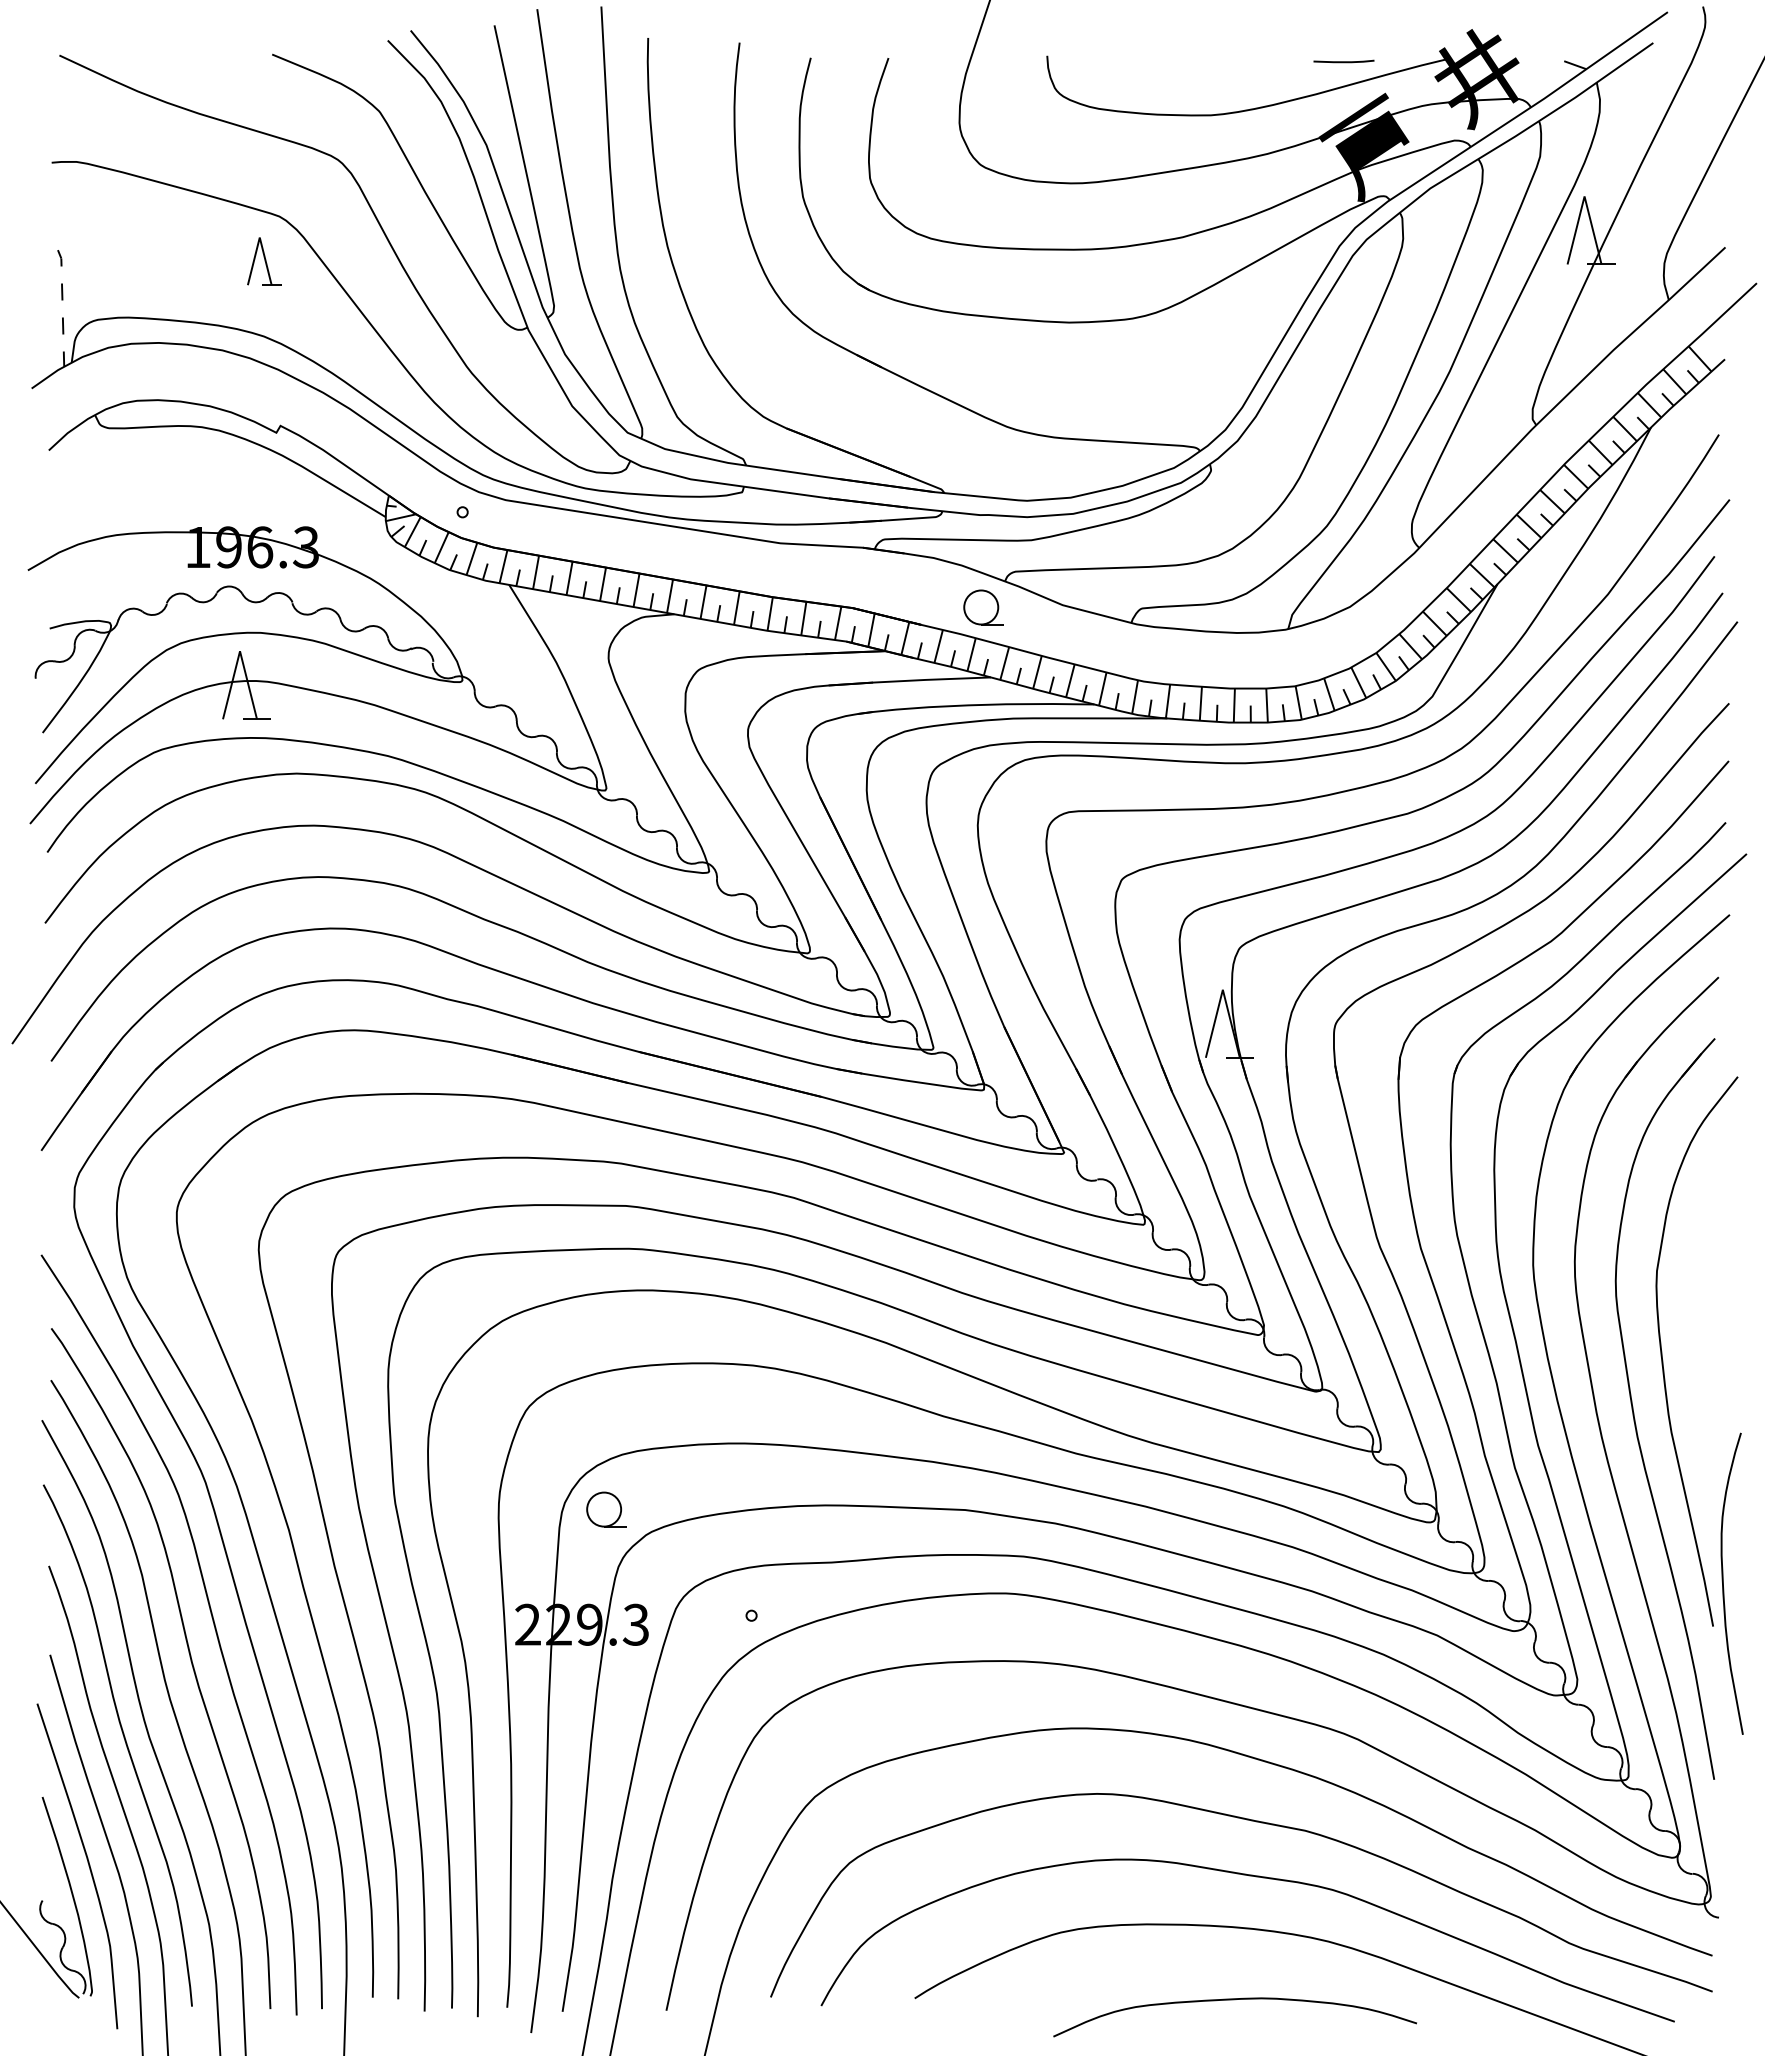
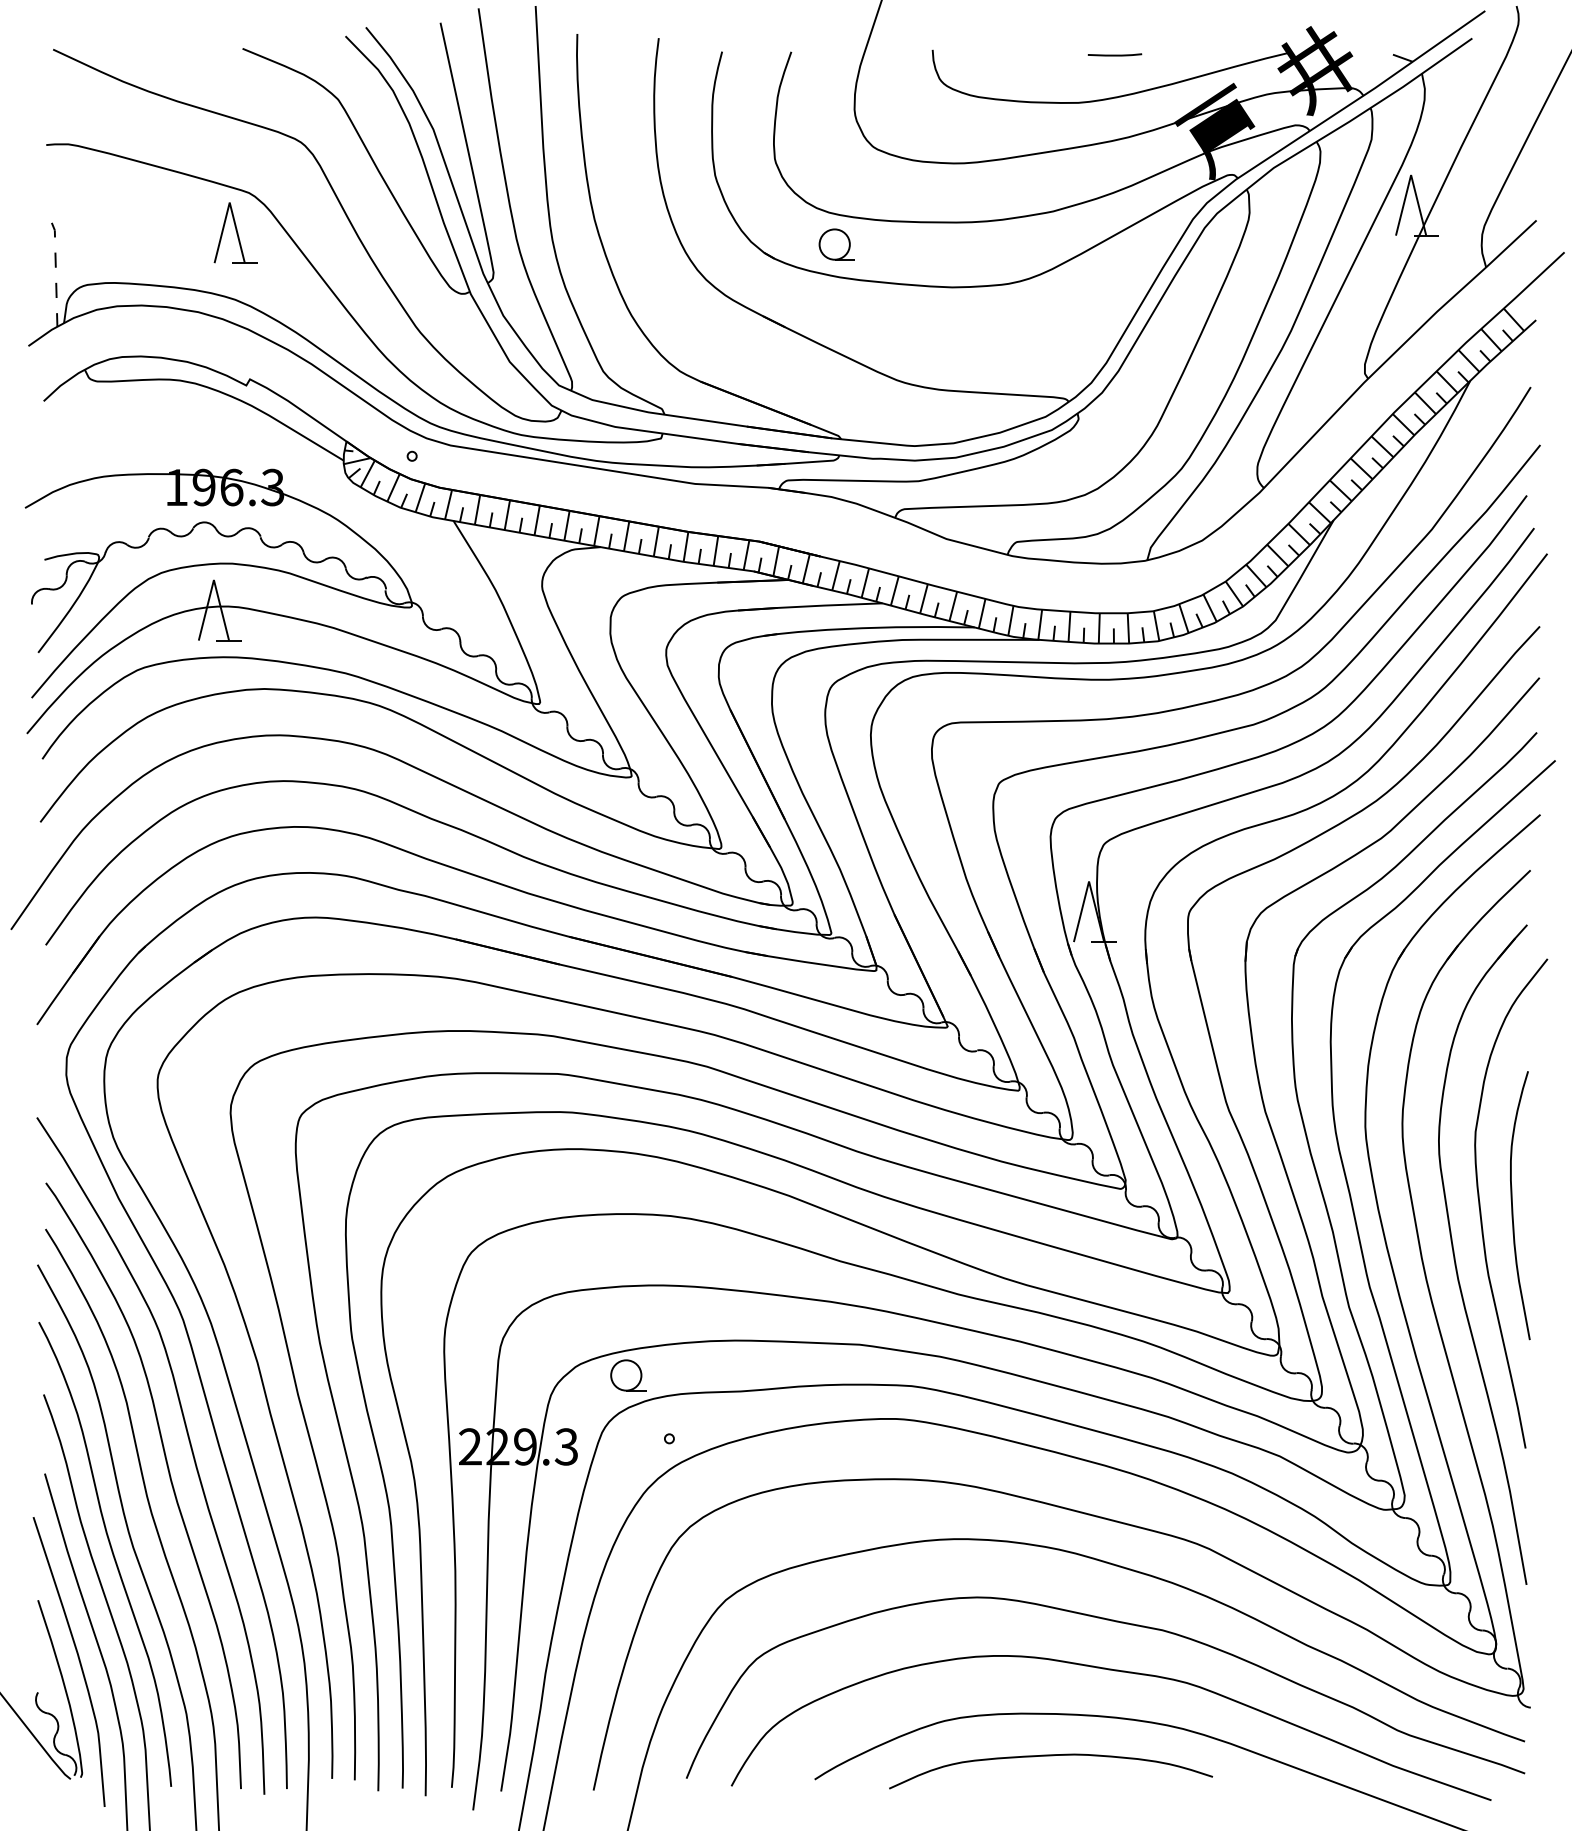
line: (1343, 61) -> (1114, 54), moved
part: (264, 261) -> (235, 233), size x1.43
part: (983, 607) -> (836, 244), moved
part: (606, 1509) -> (628, 1375), moved
curve: (1723, 1583) -> (1512, 1205), moved
curve: (1234, 2000) -> (1050, 1756), moved

